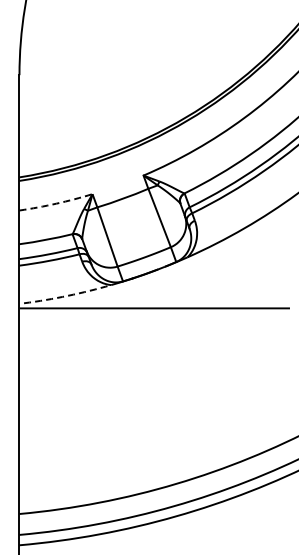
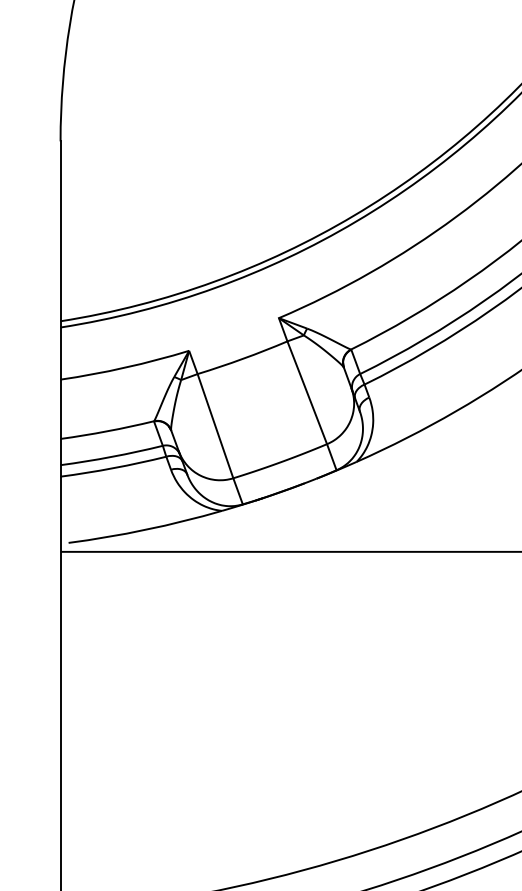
arc: (56, 203) -> (125, 367), dashed -> solid
arc: (67, 295) -> (145, 529), dashed -> solid

